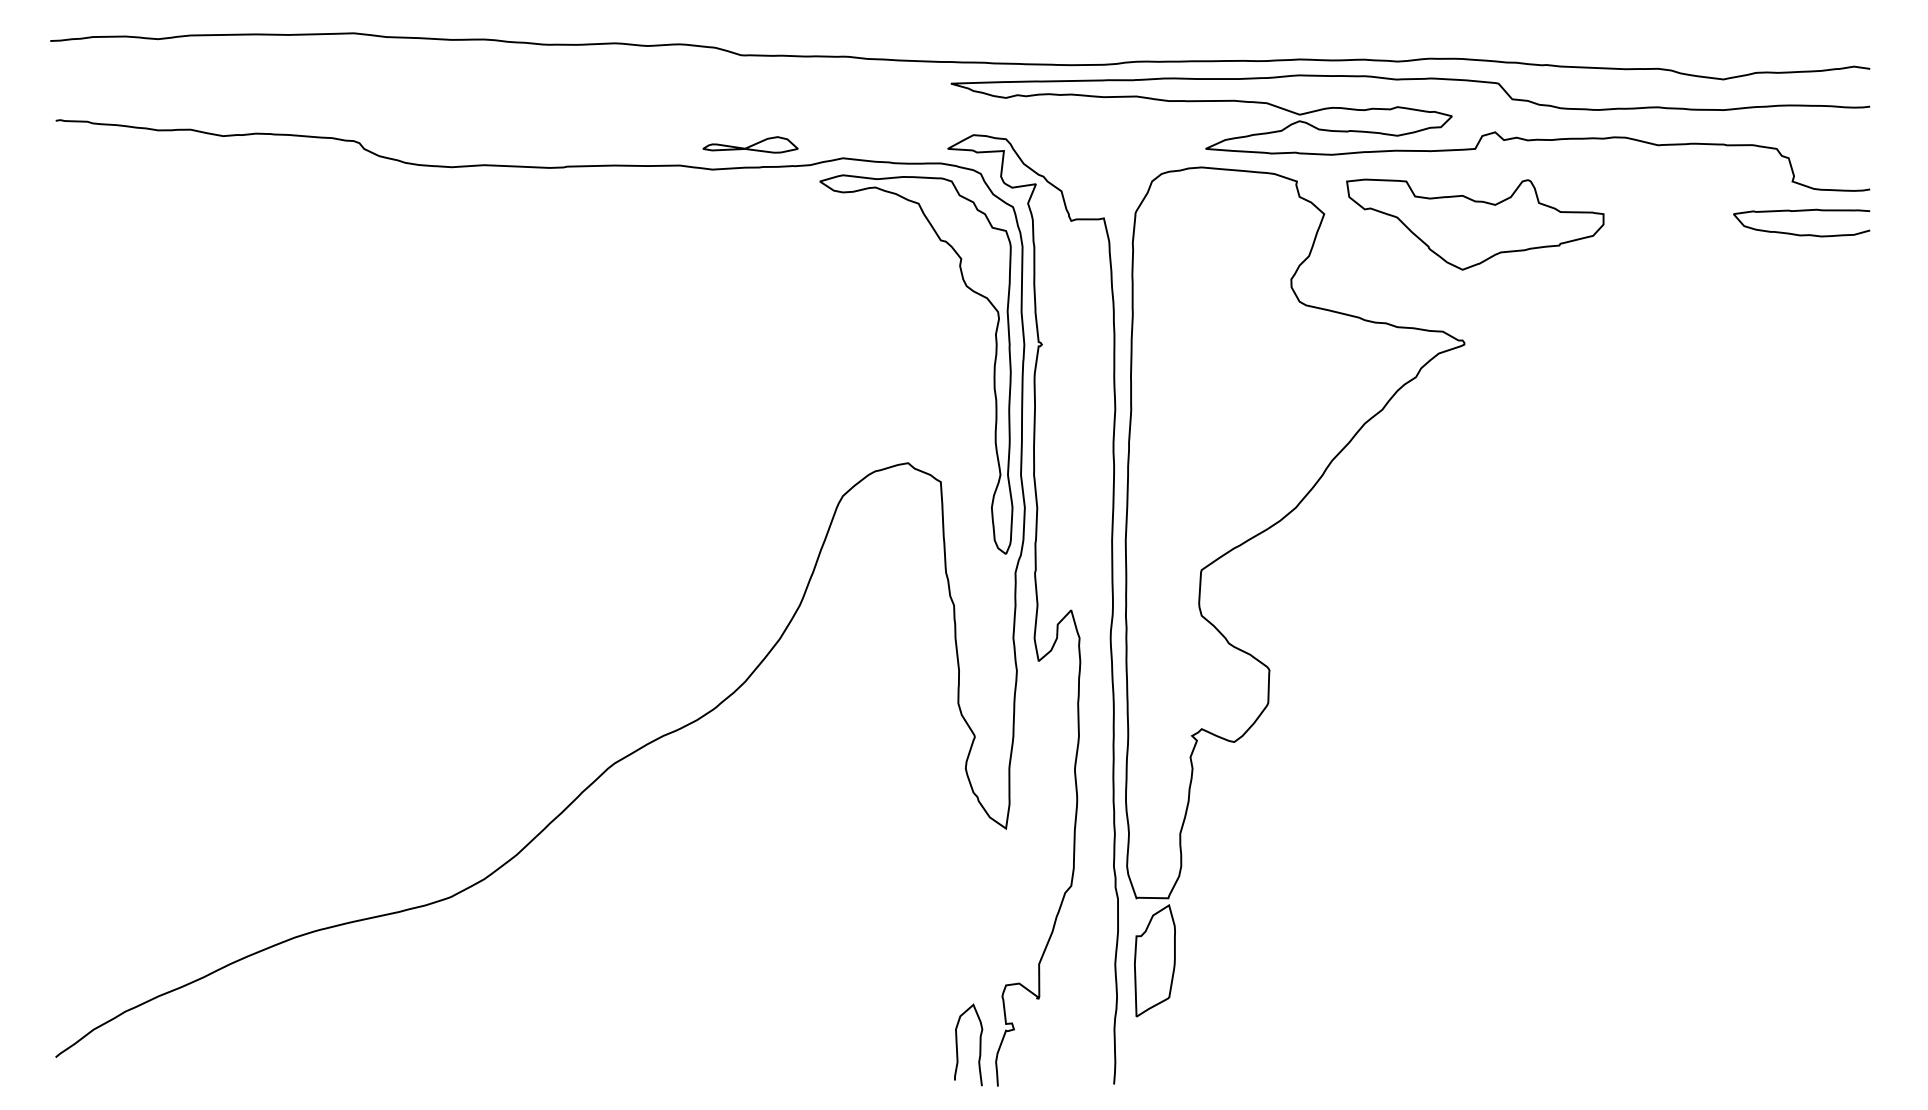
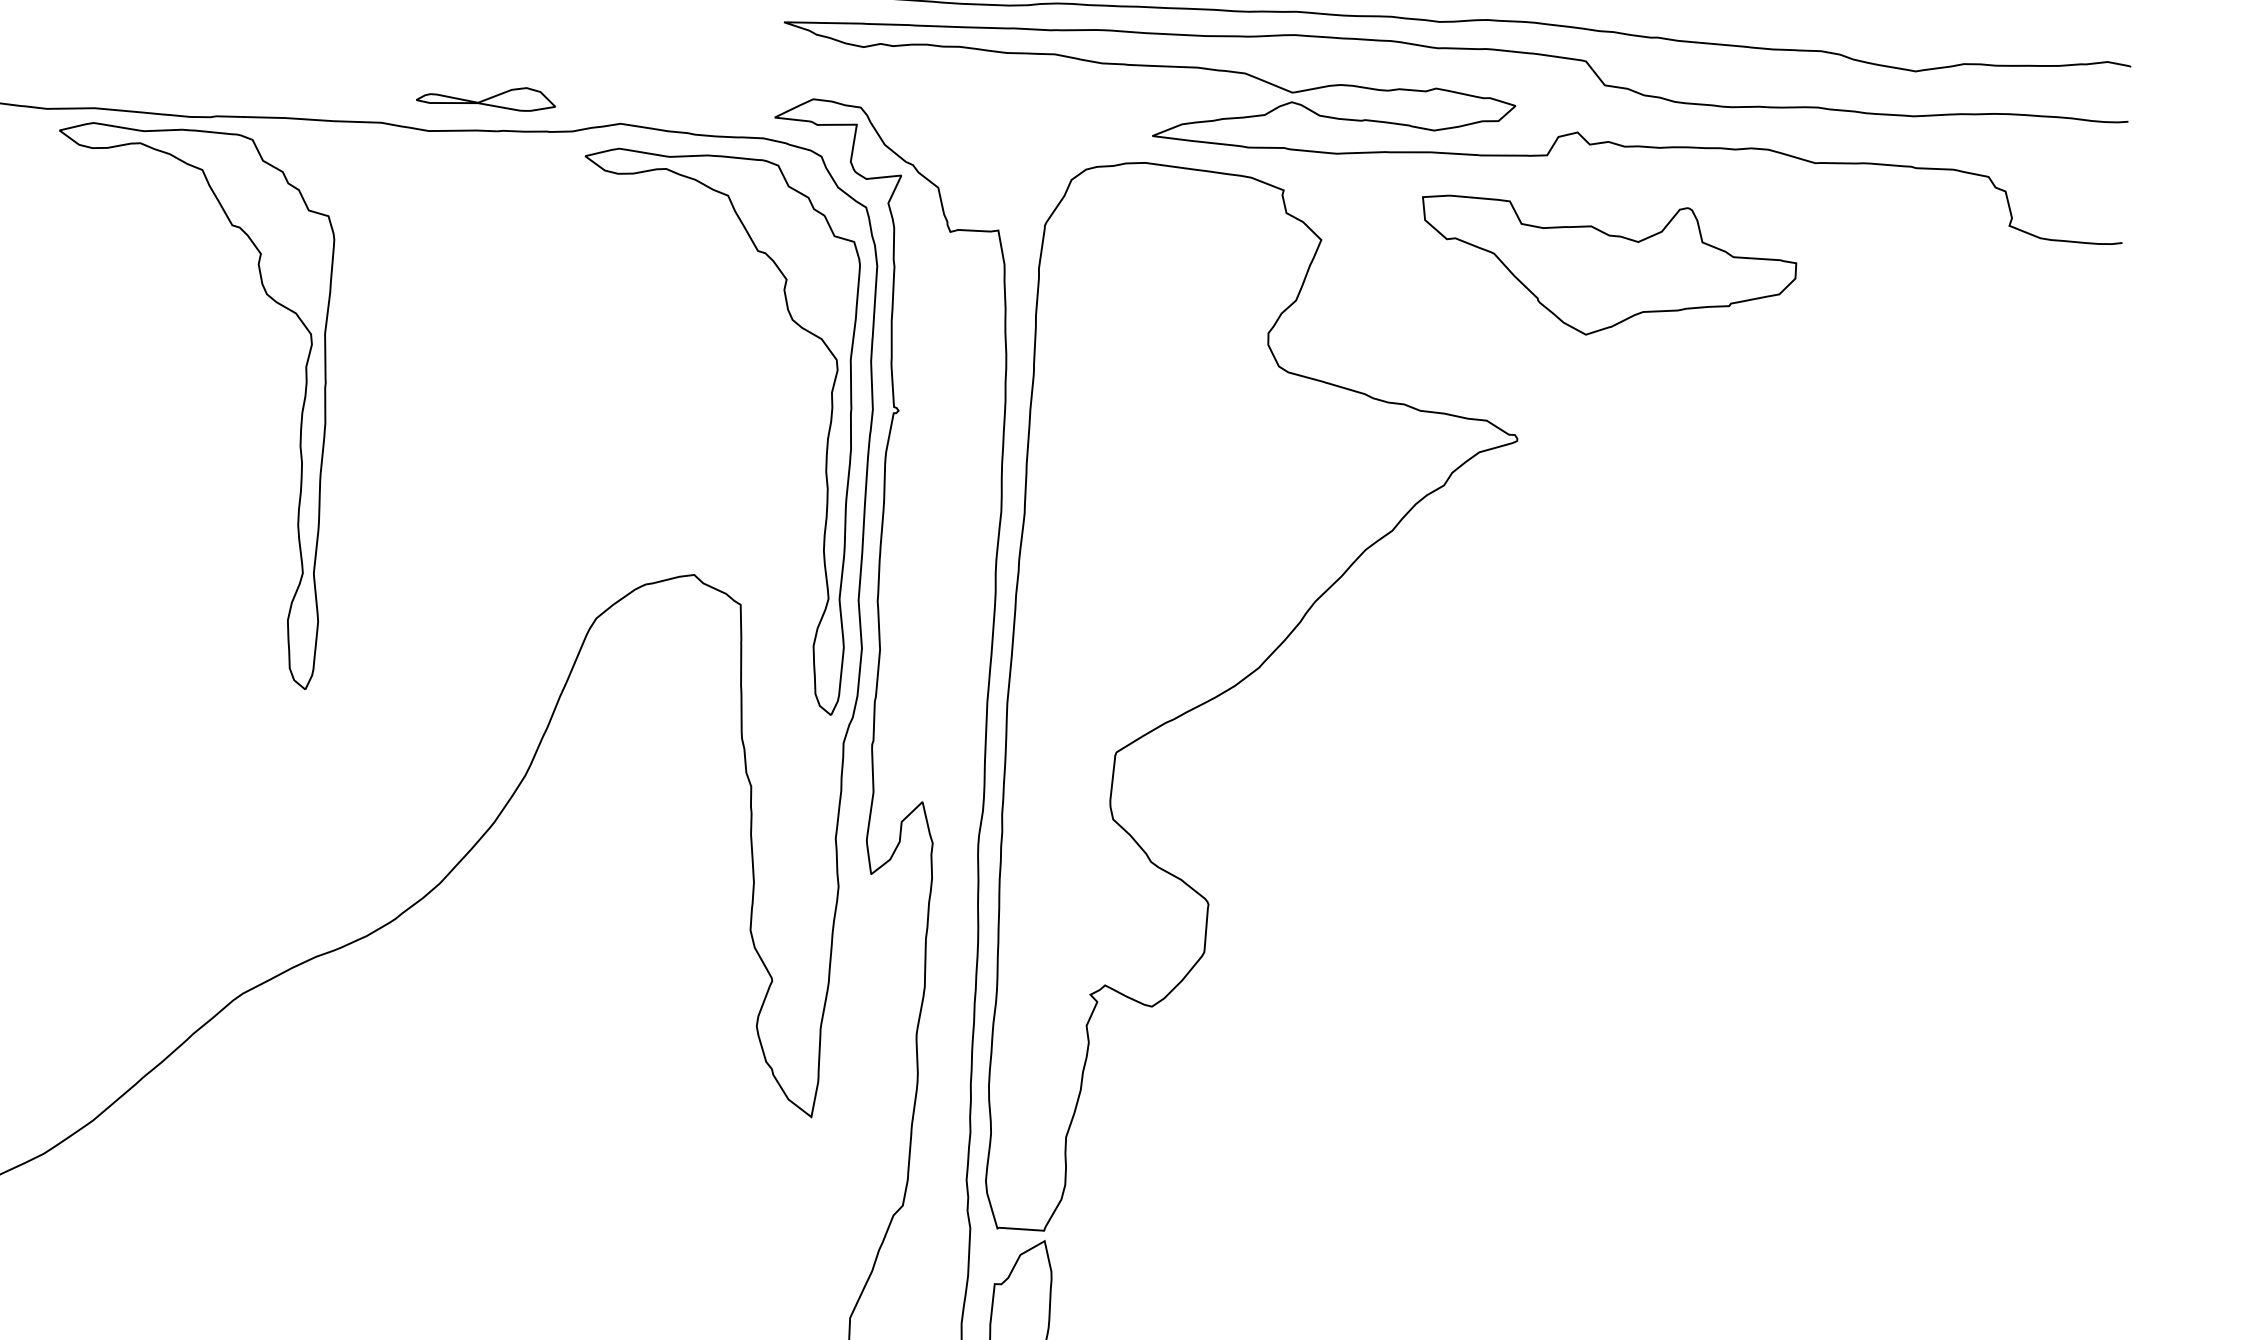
curve: (1801, 211) -> (2020, 270), removed
part: (1475, 224) -> (1607, 269), moved
part: (634, 366) -> (300, 413), added

